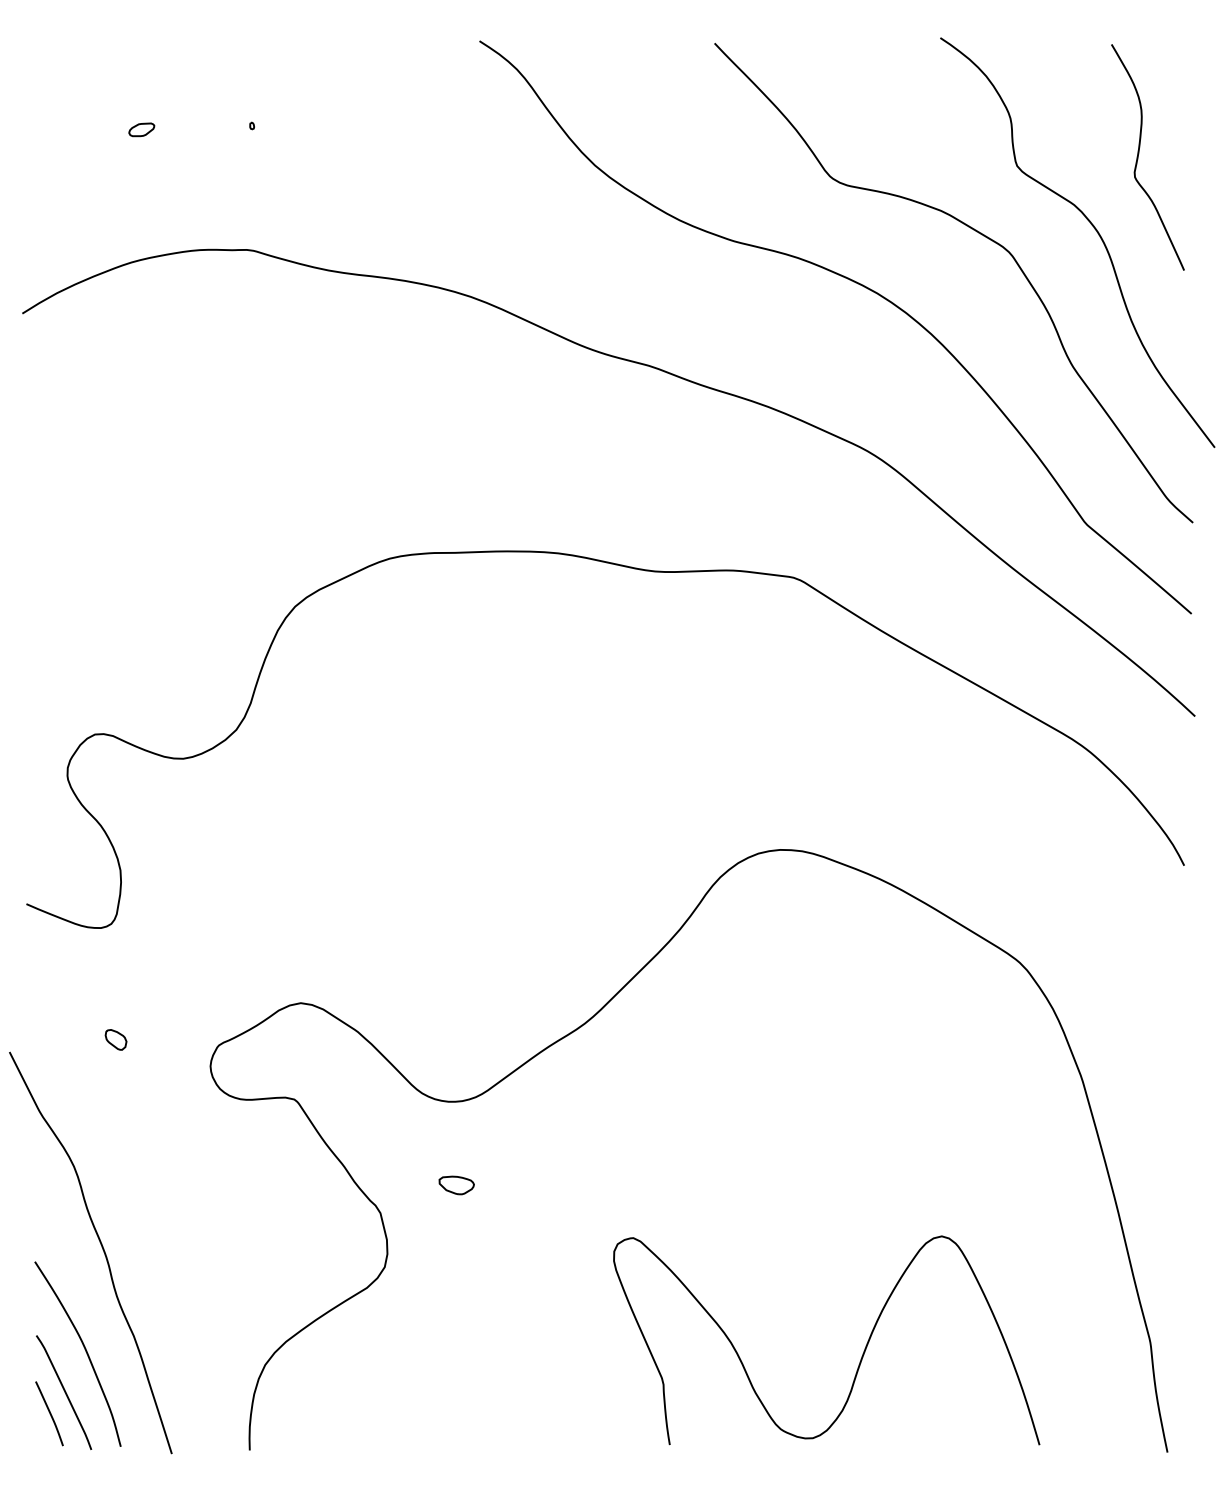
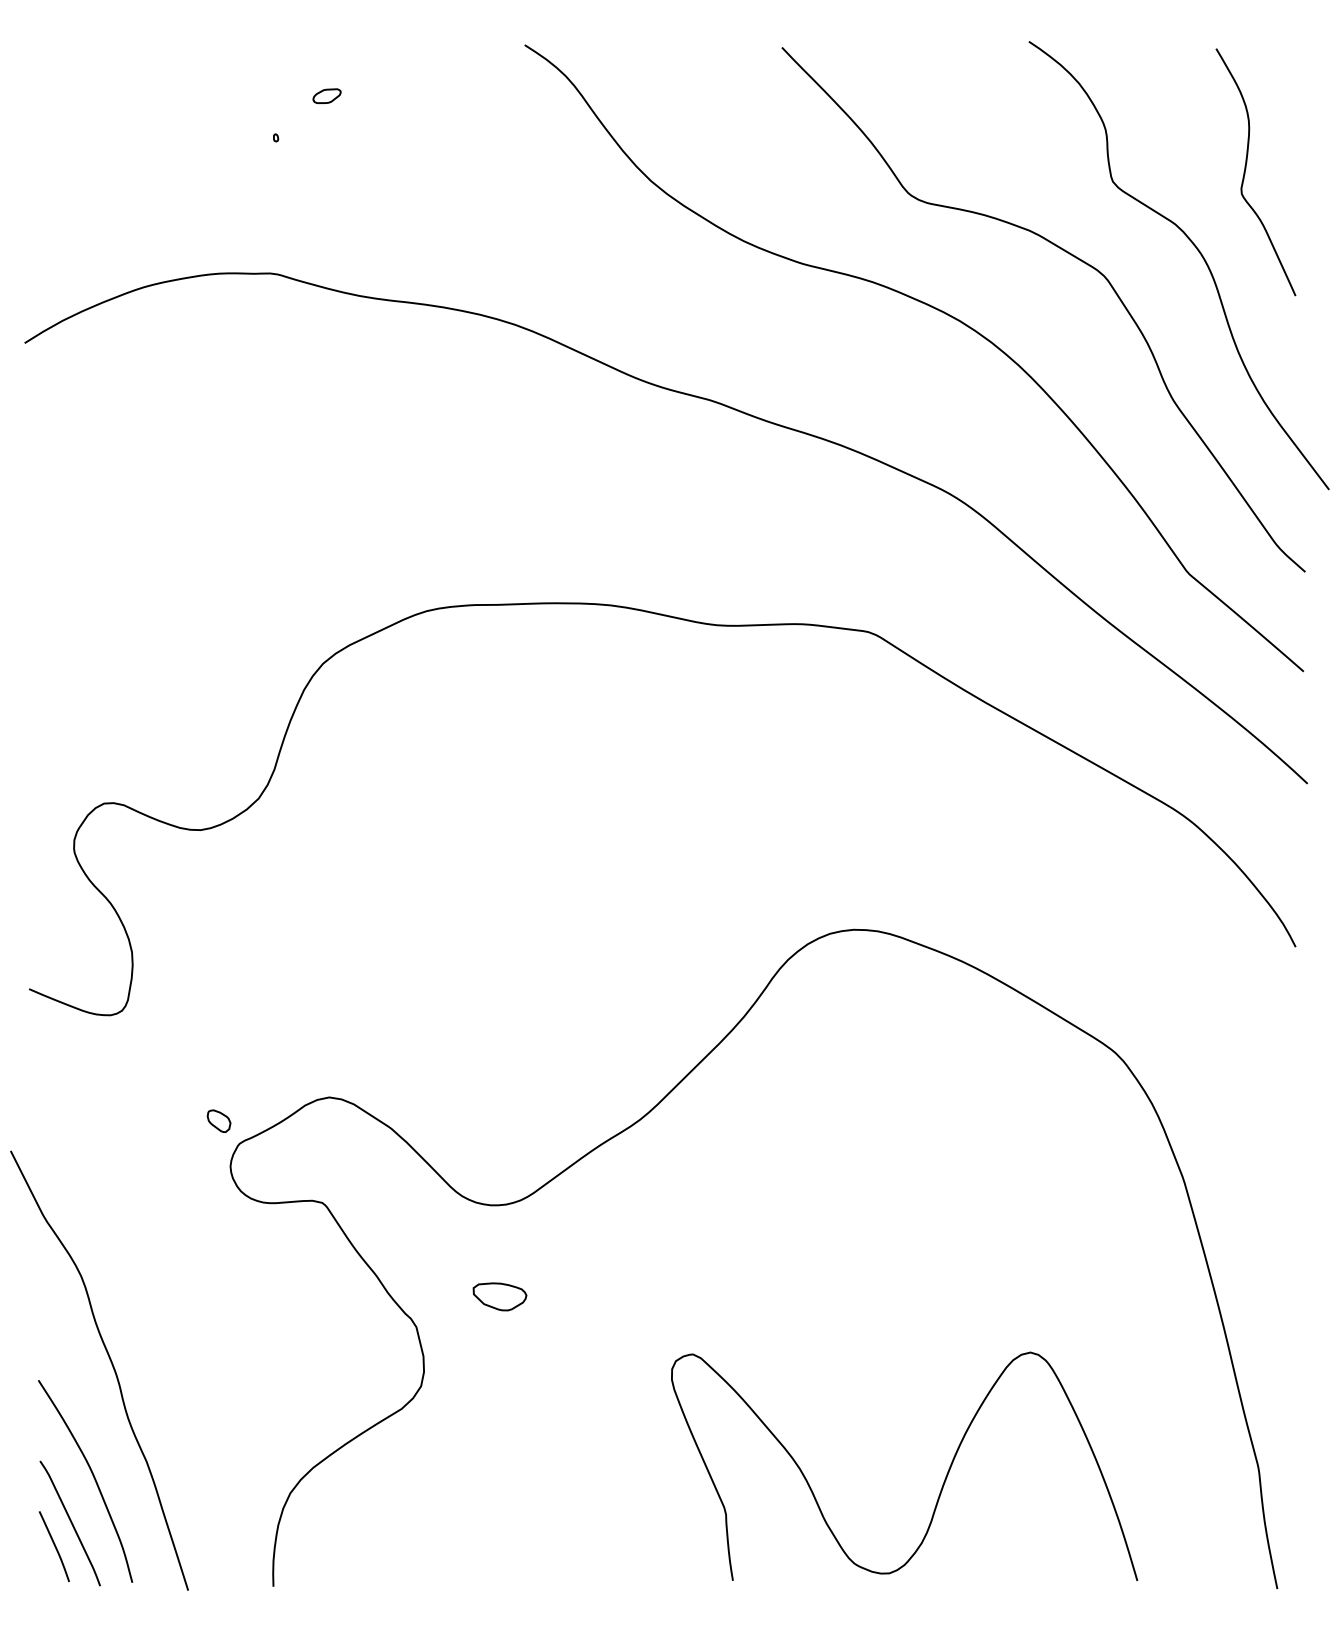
part: (141, 129) -> (326, 95), moved
part: (115, 1039) -> (218, 1120), moved
part: (456, 1185) -> (499, 1296), size x1.4

